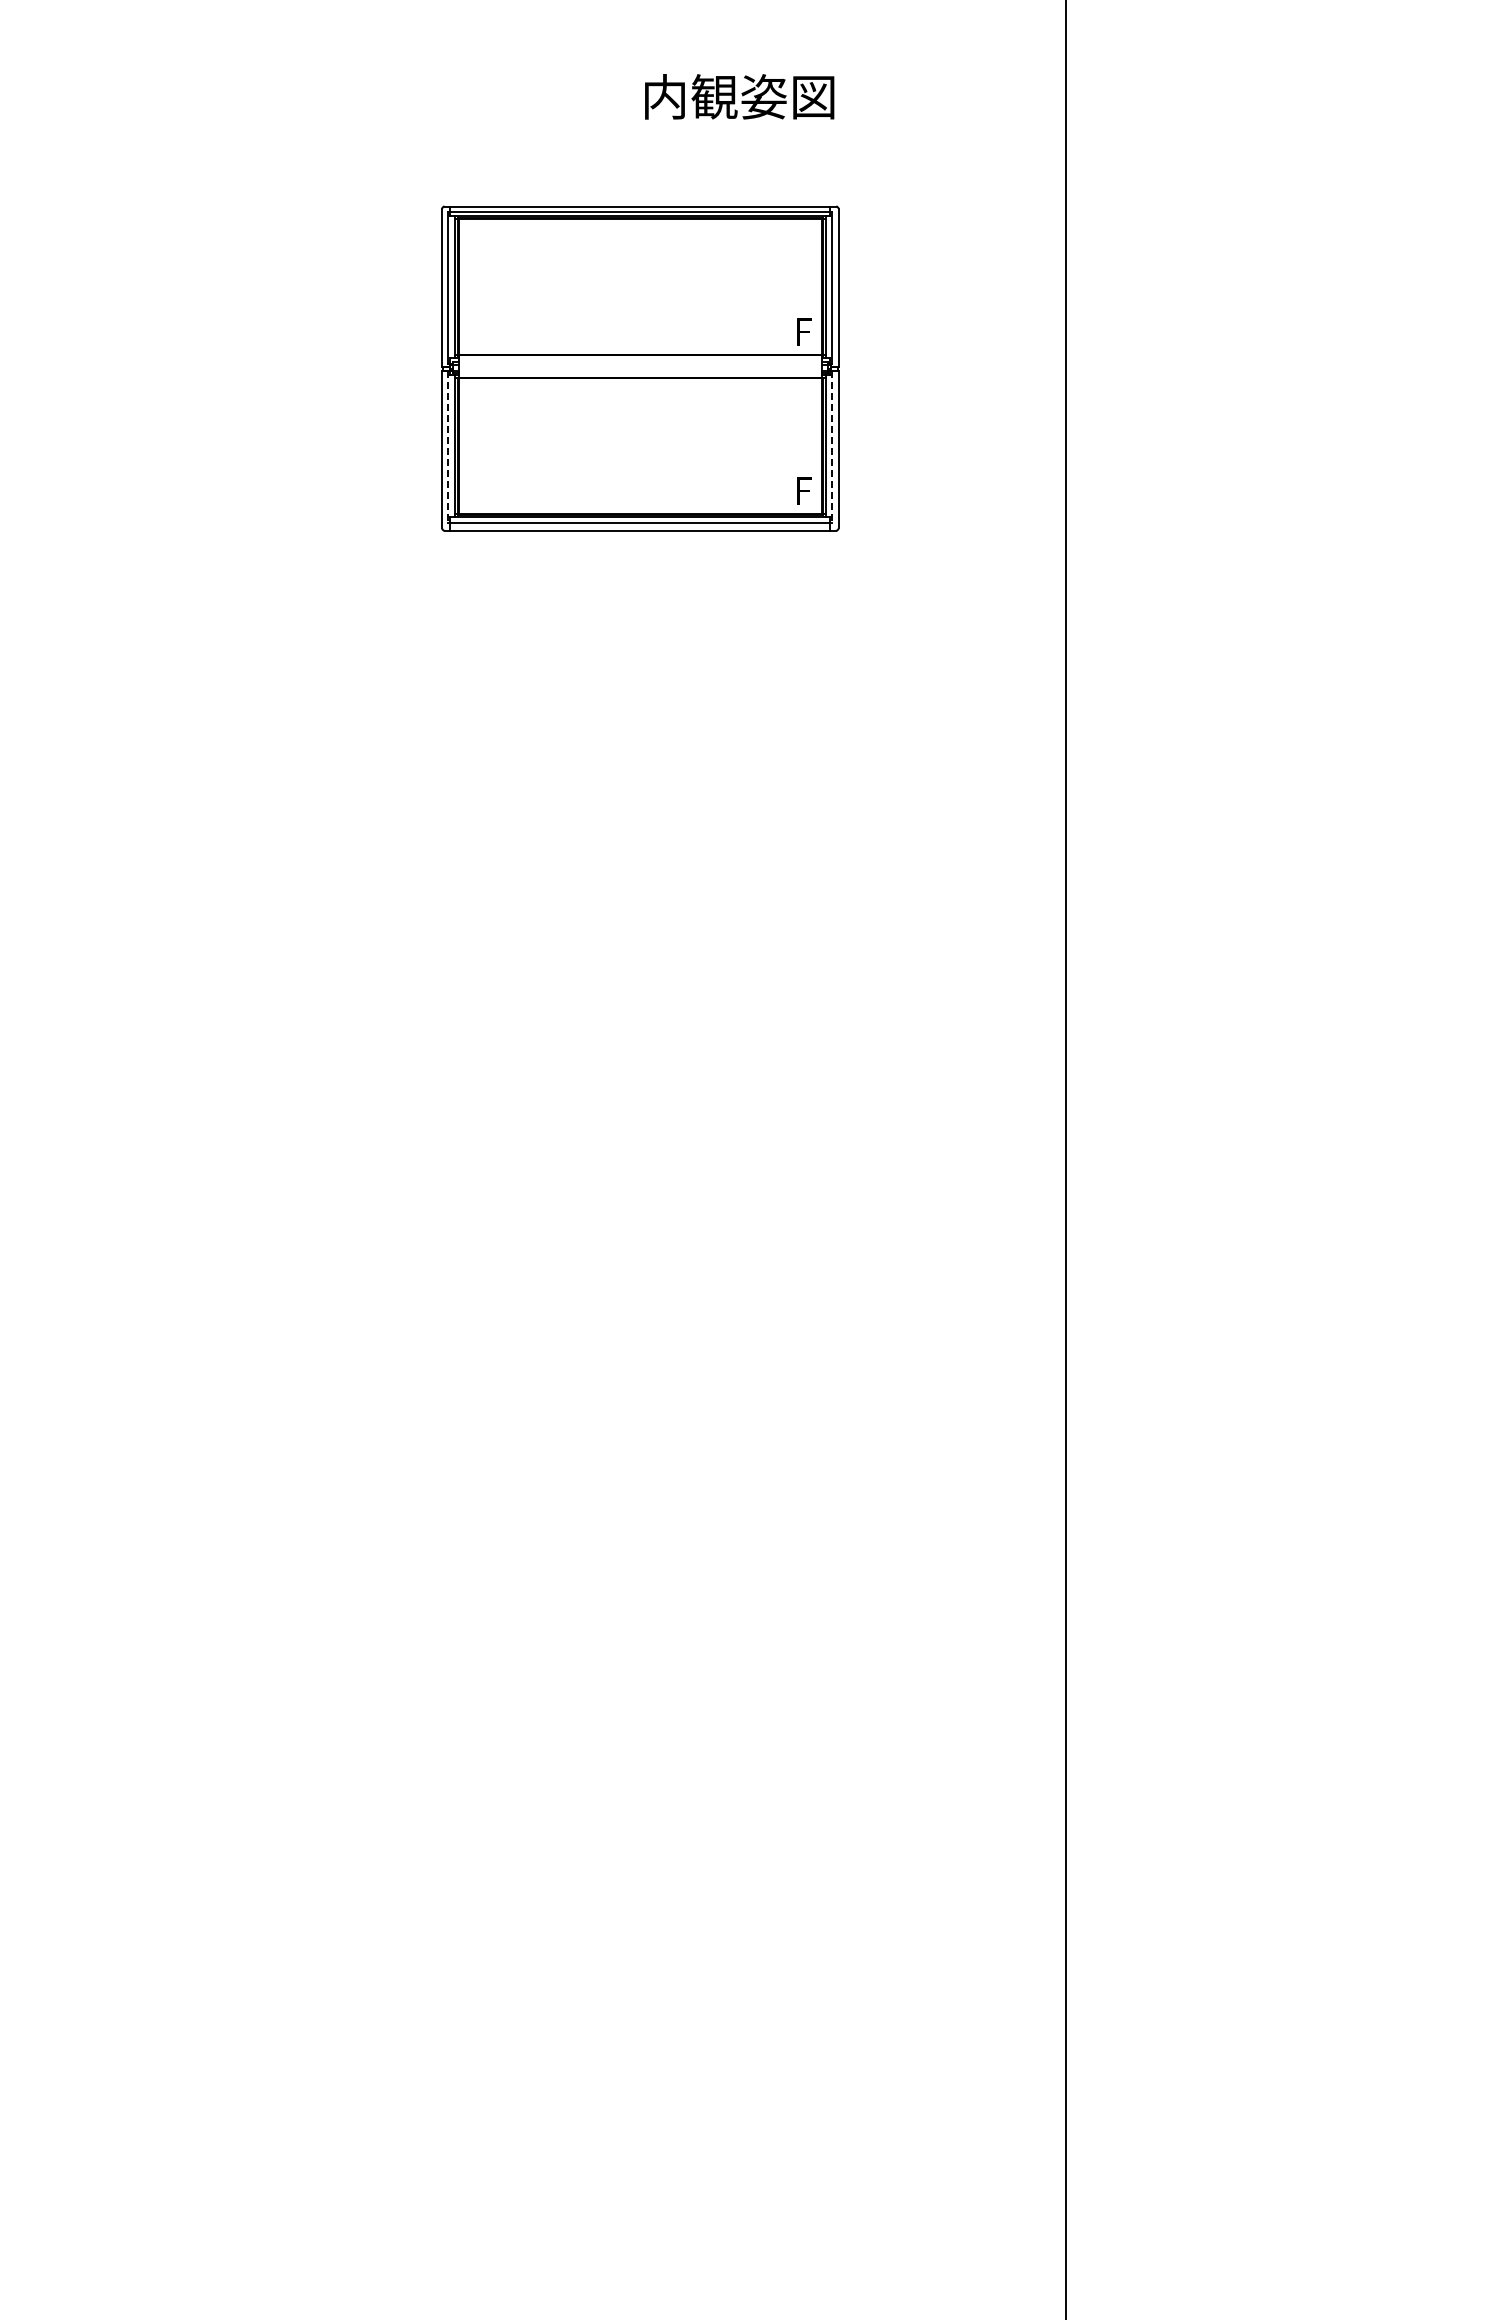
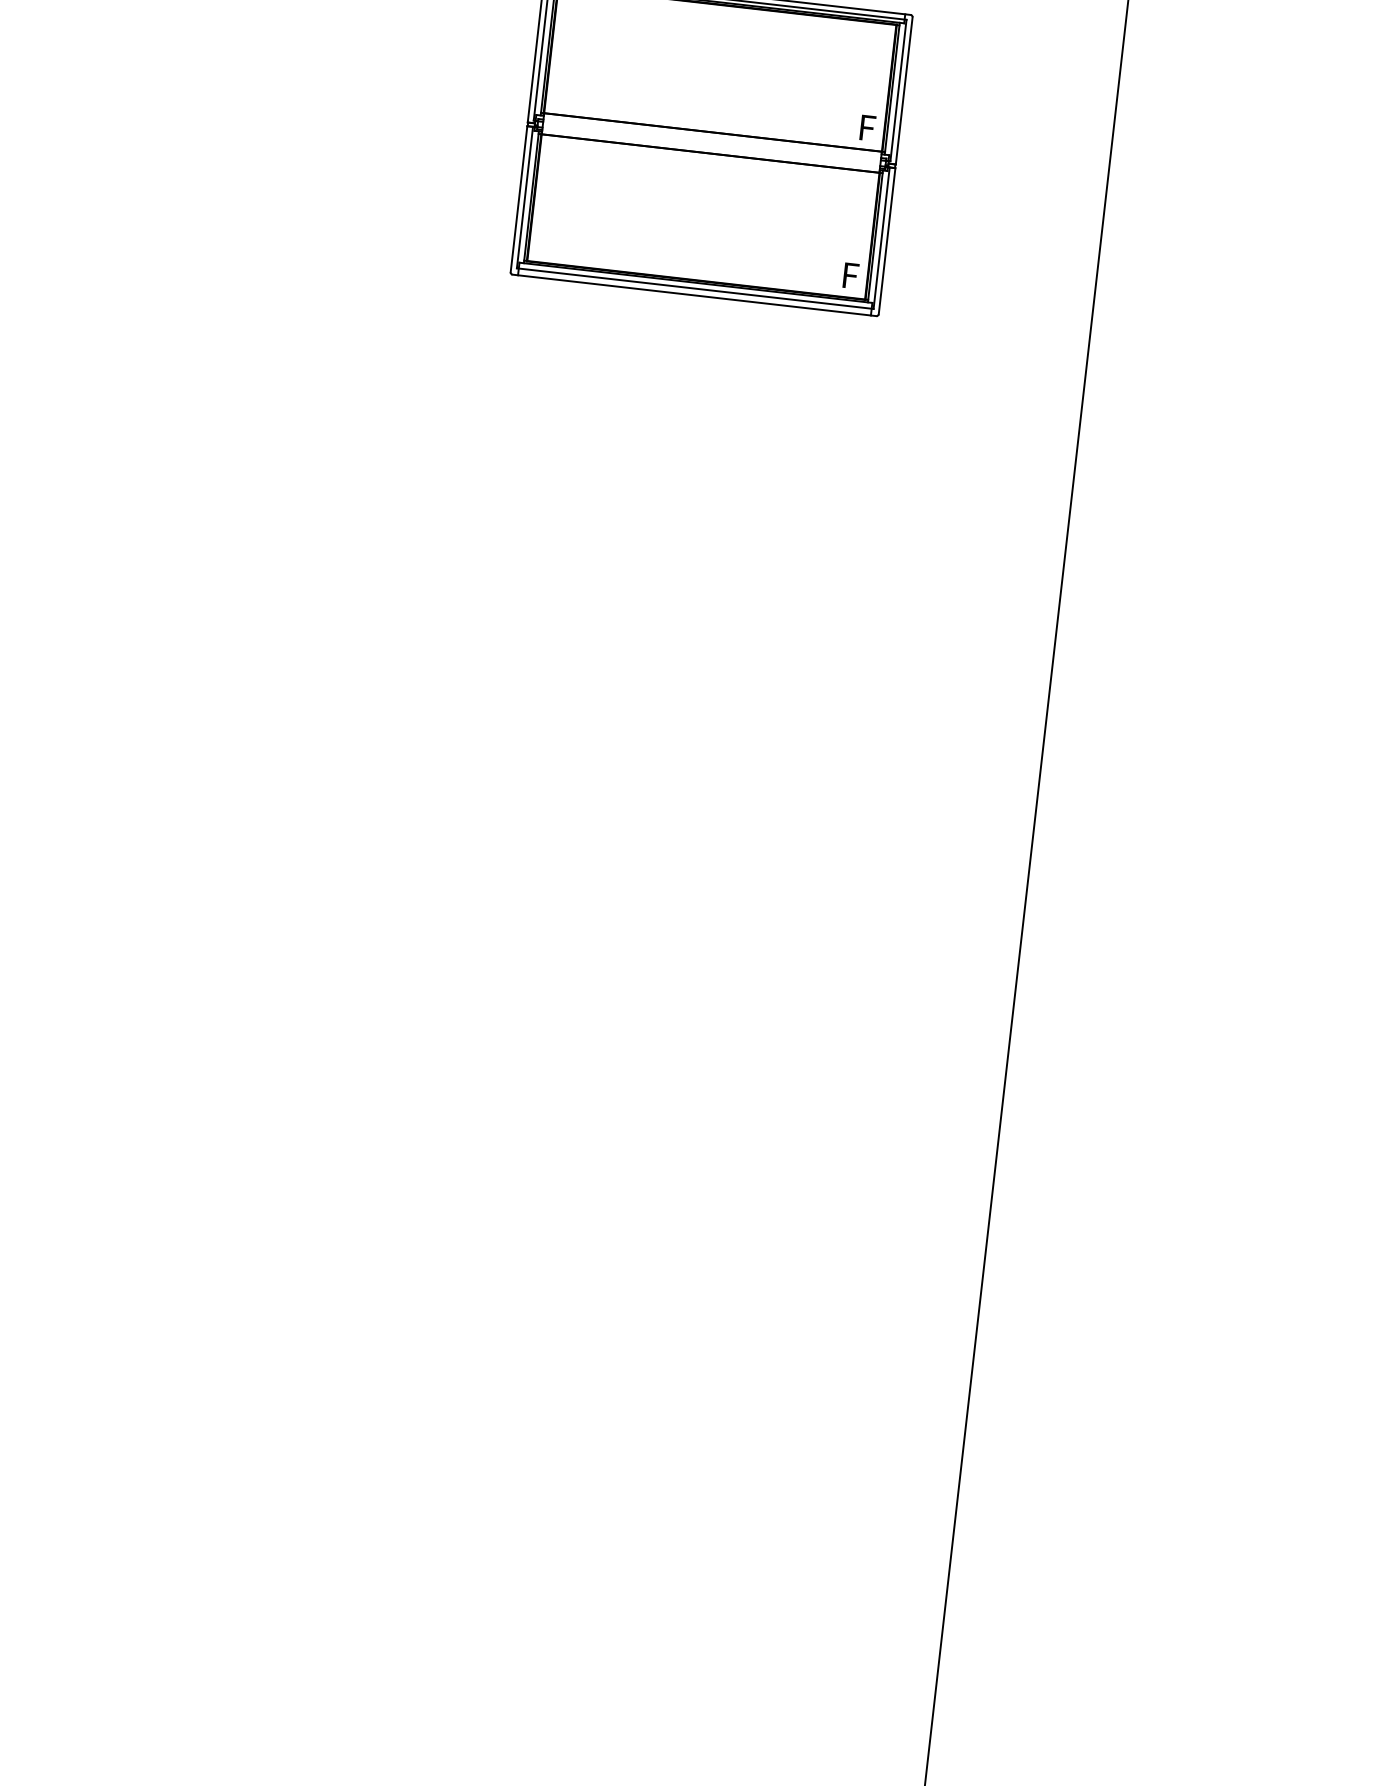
line: (448, 447) -> (525, 197), dashed -> solid
line: (832, 447) -> (881, 238), dashed -> solid

